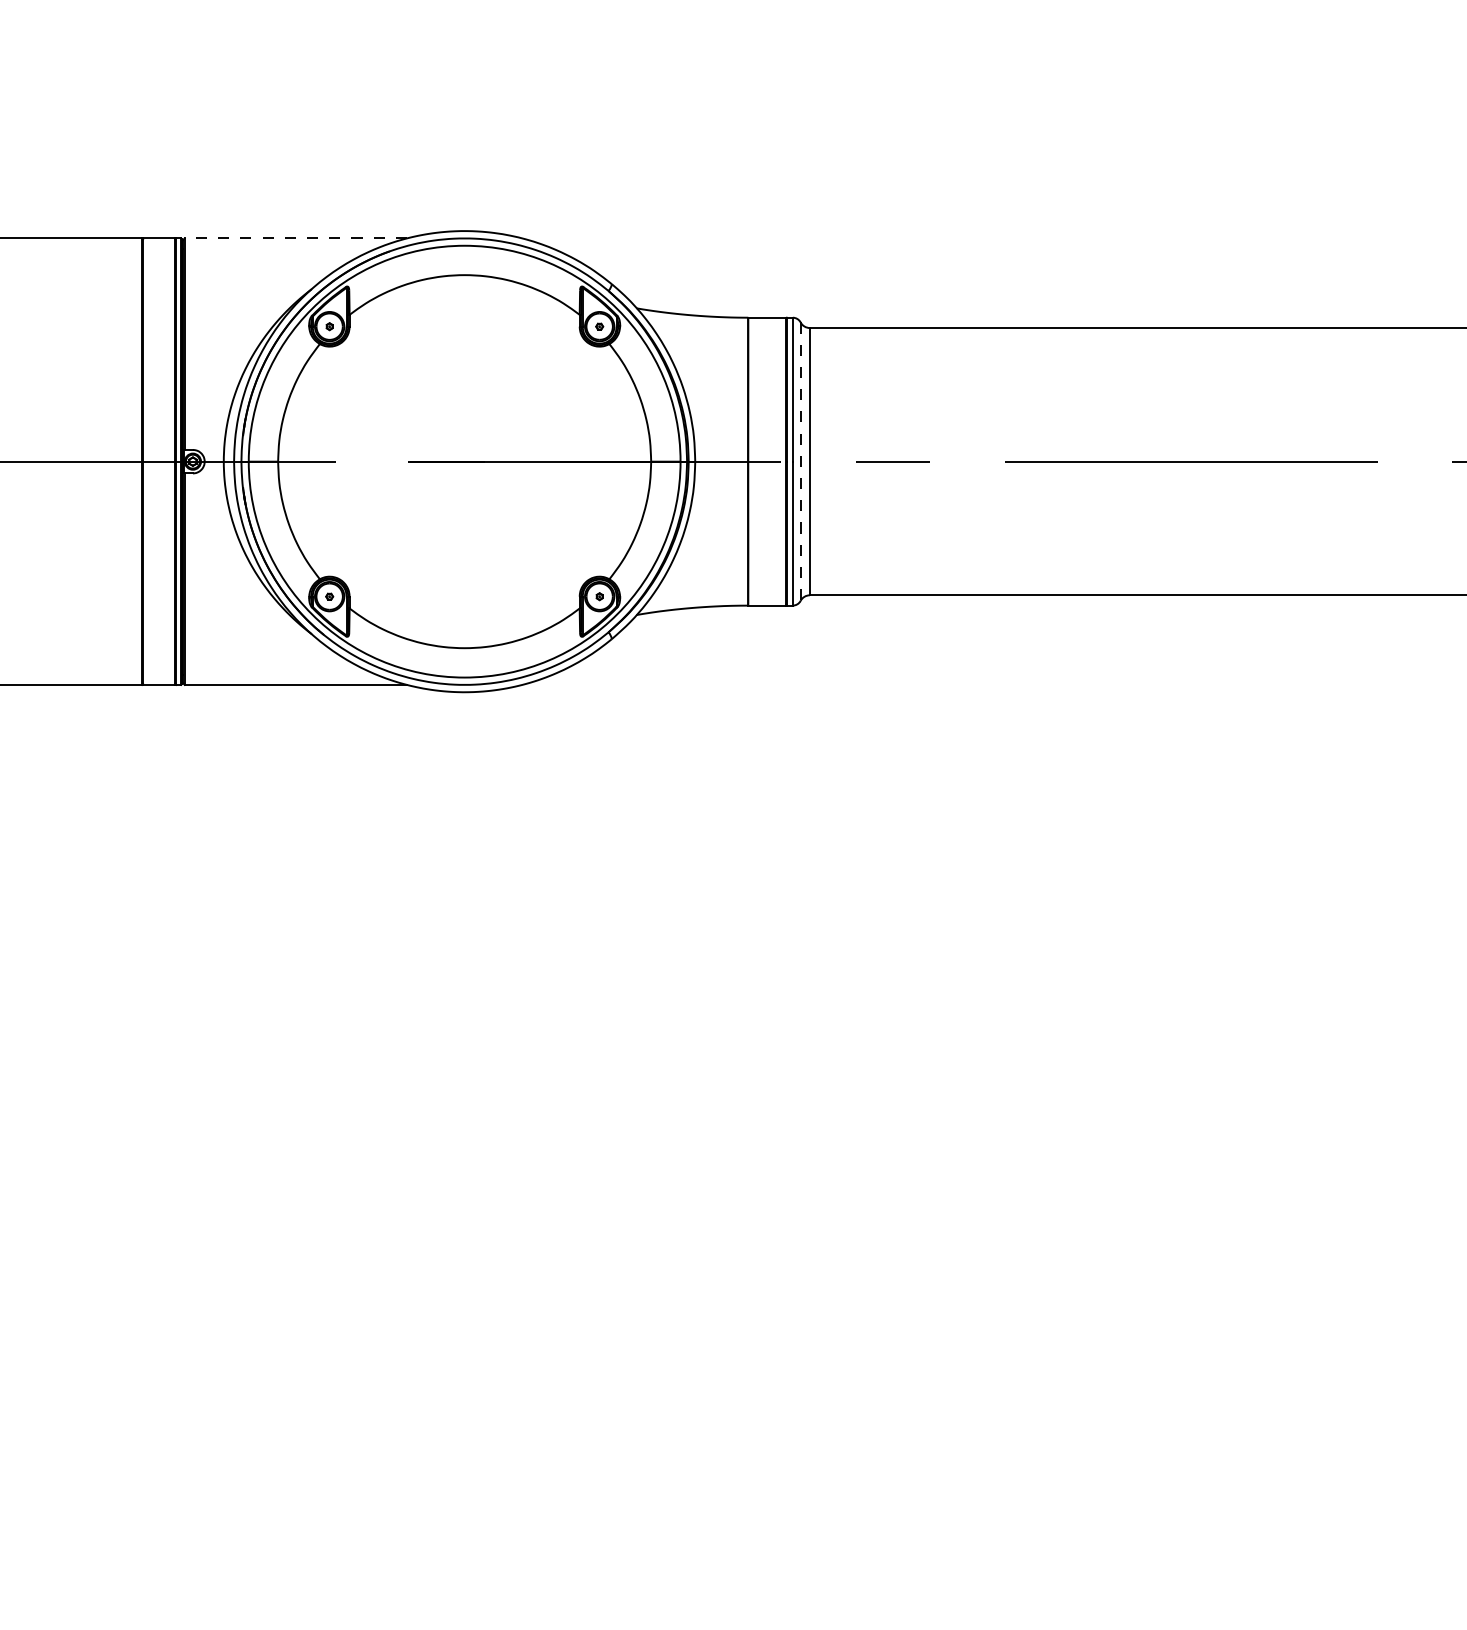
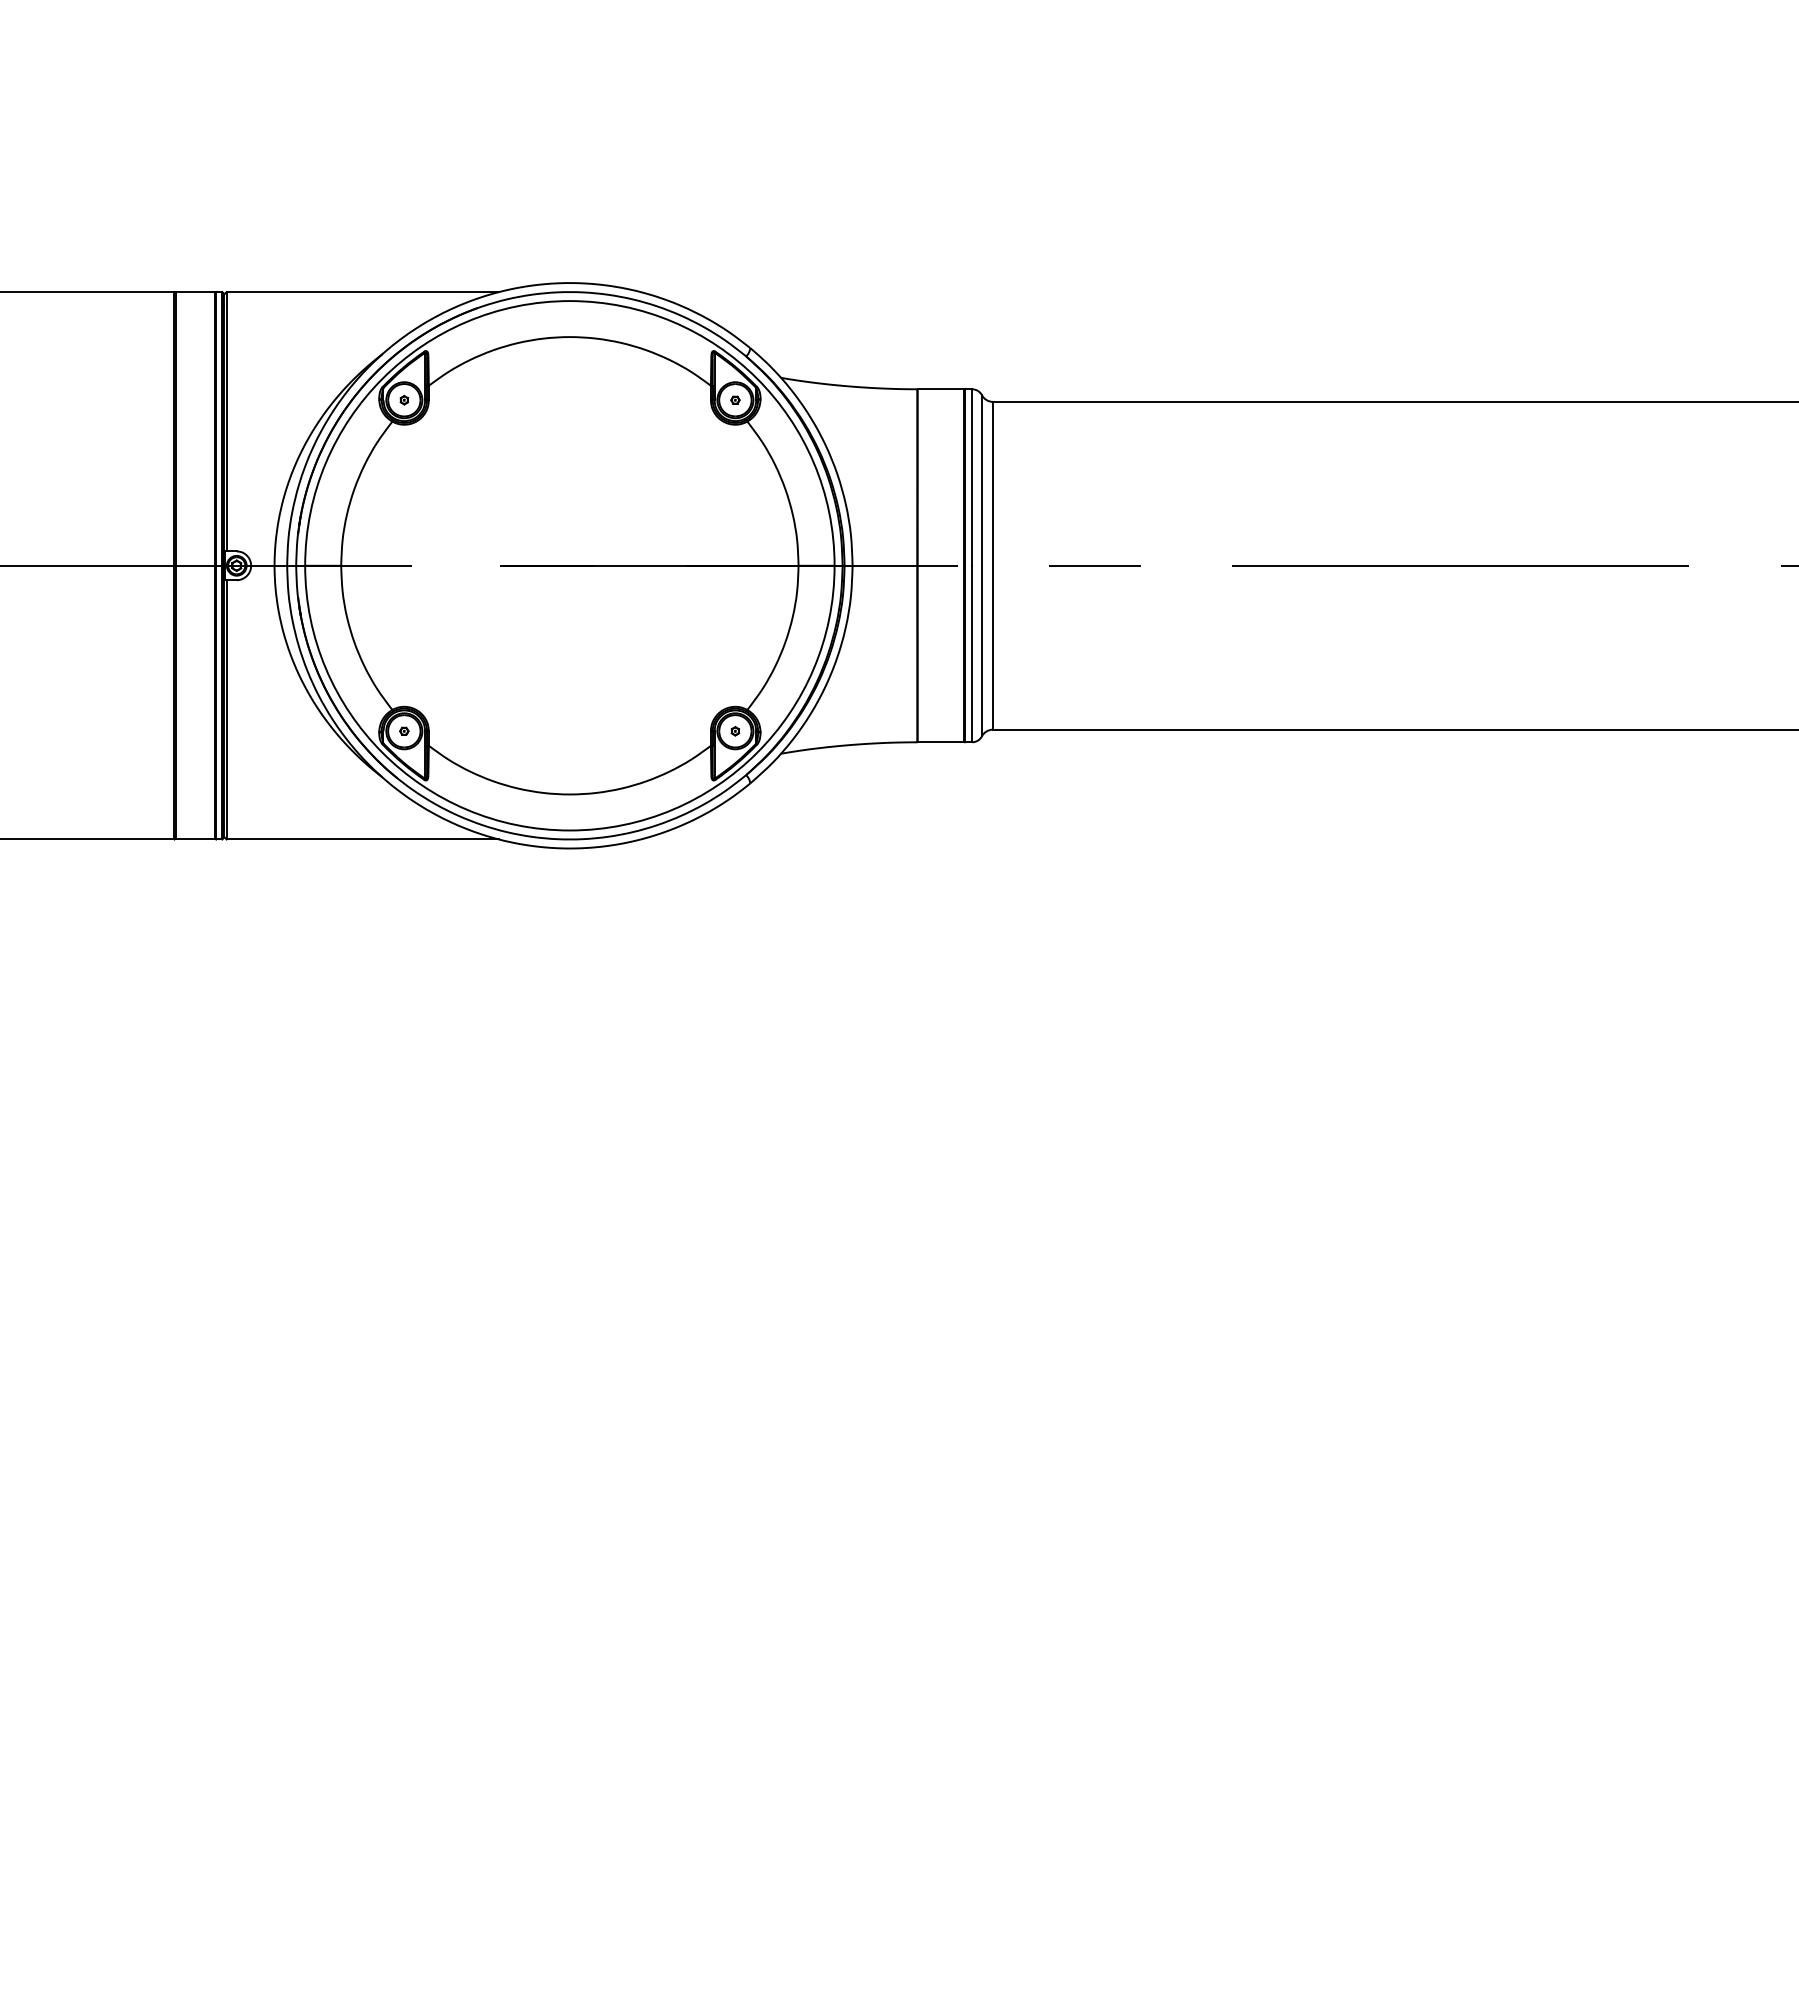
line: (295, 238) -> (362, 292), dashed -> solid
line: (800, 461) -> (981, 565), dashed -> solid

